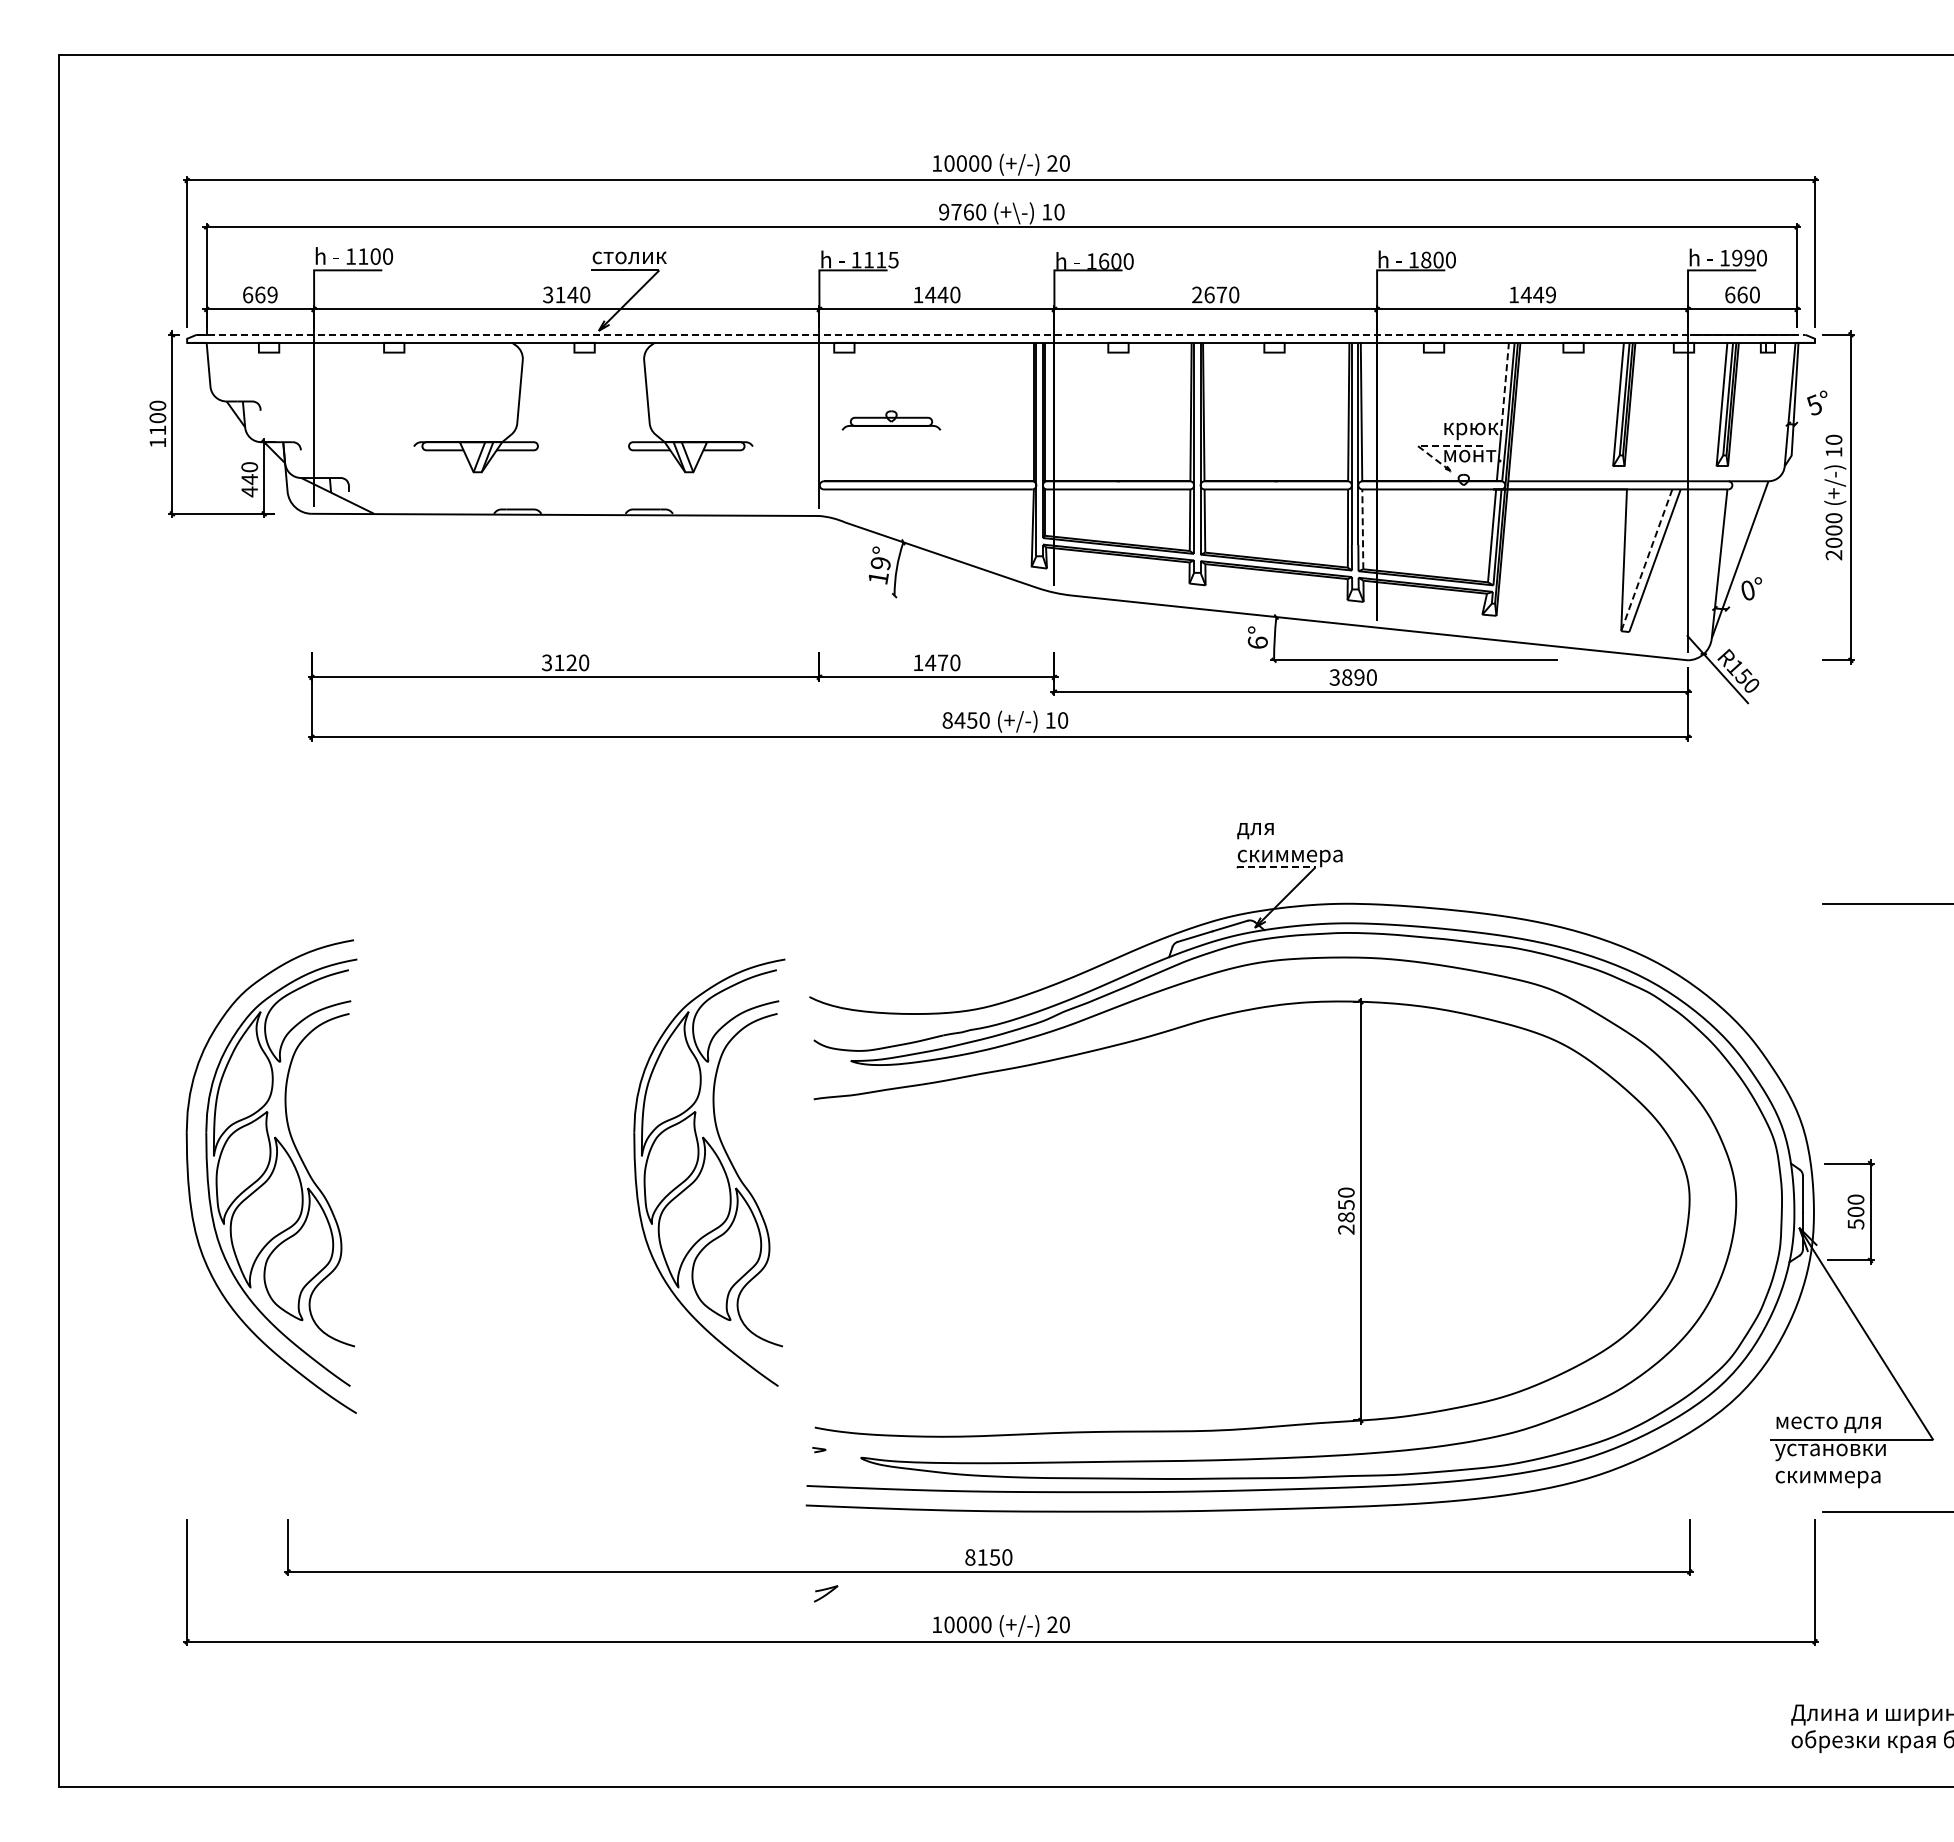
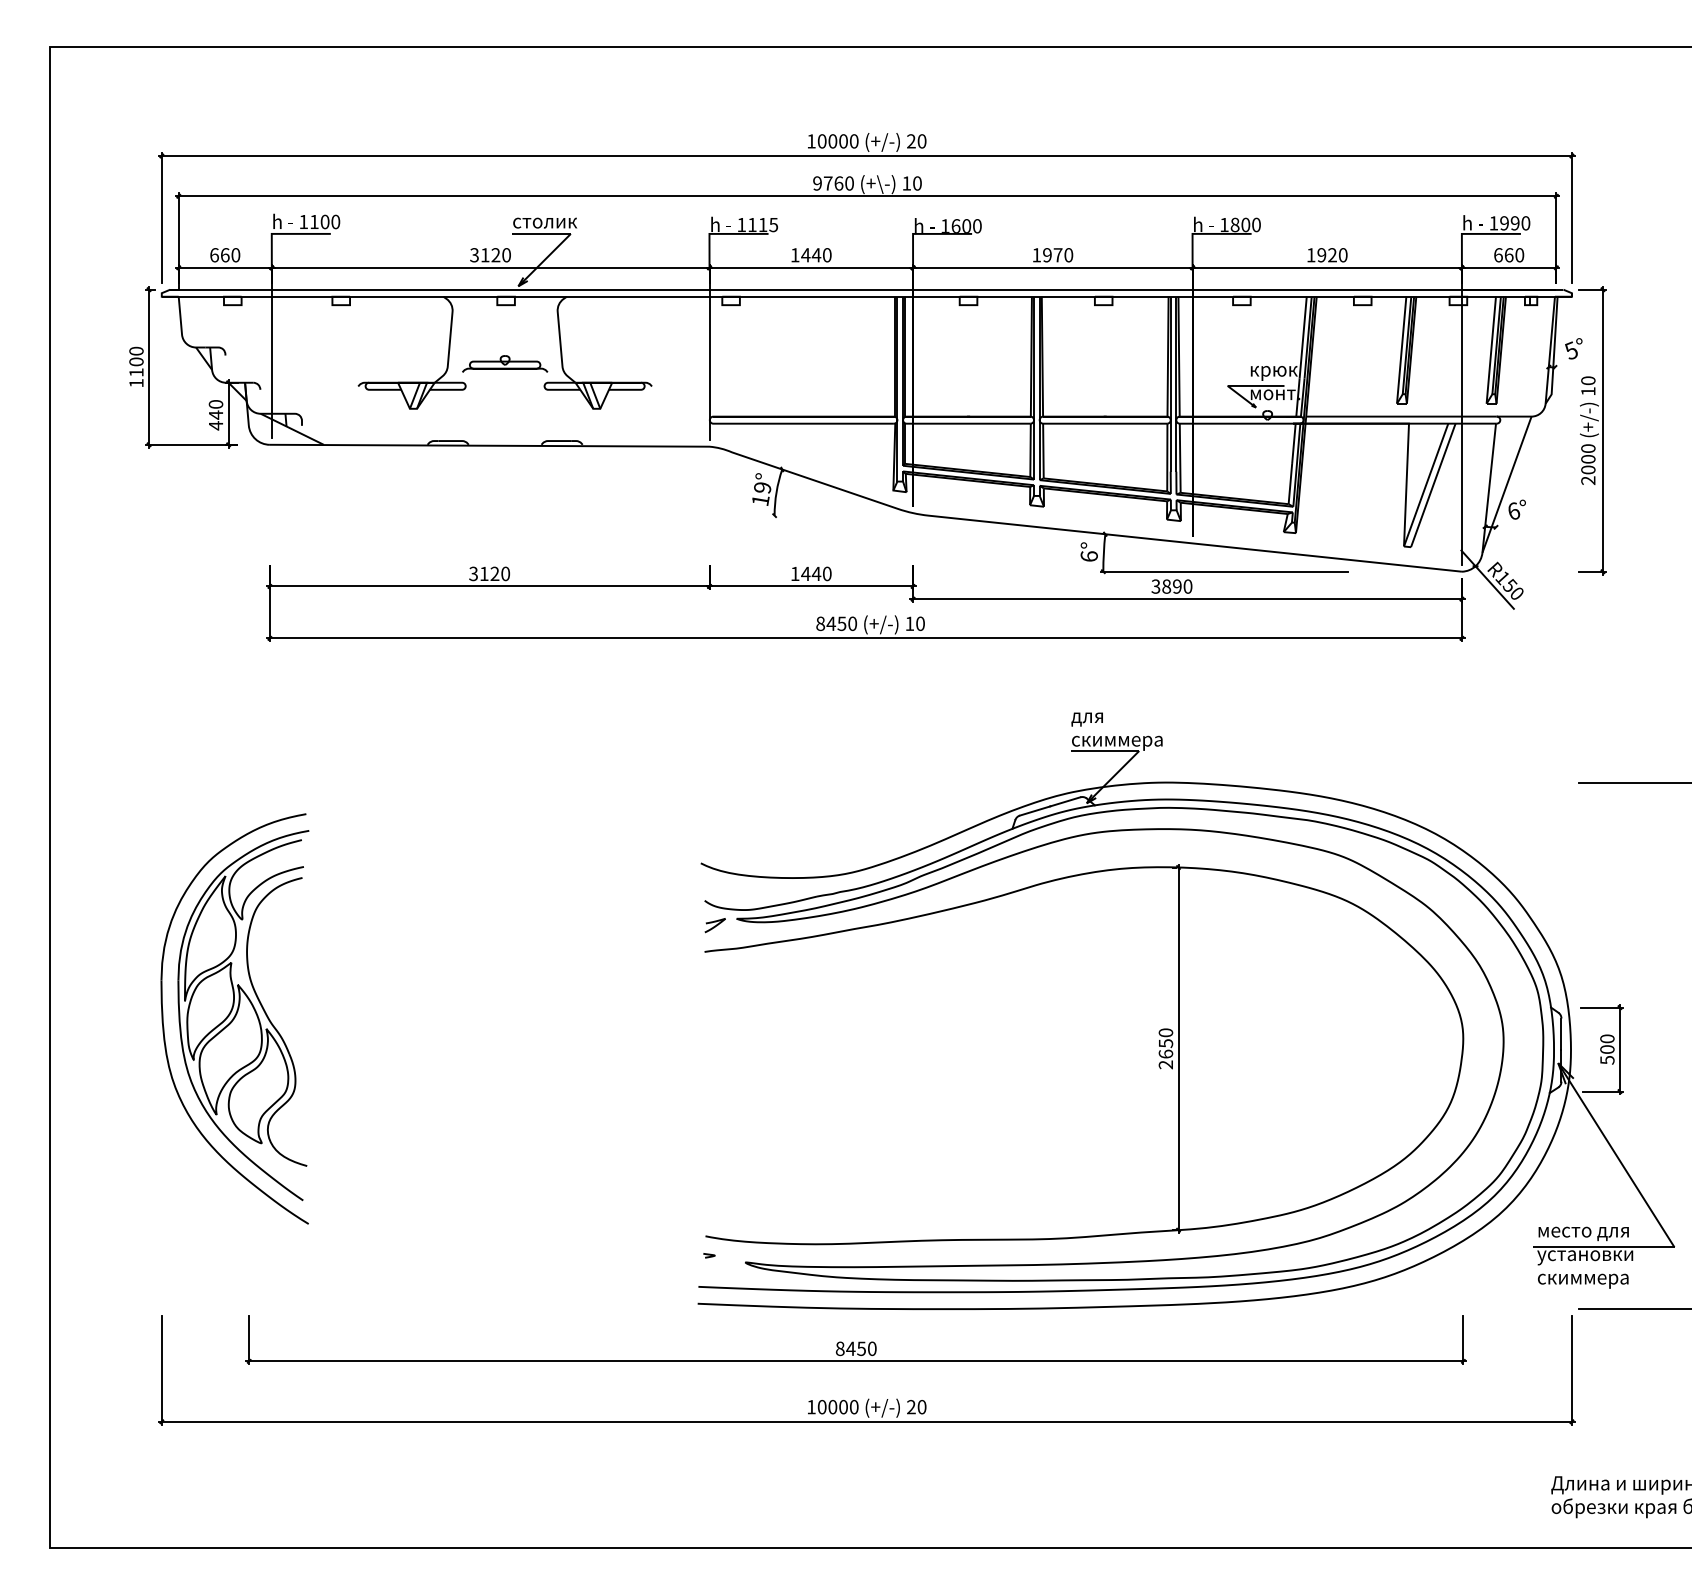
text: (272, 294) -> (235, 254), 669 -> 660
text: (572, 294) -> (495, 254), 3140 -> 3120
text: (1203, 294) -> (1042, 254), 2670 -> 1970
text: (1538, 294) -> (1332, 254), 1449 -> 1920
line: (1001, 334) -> (867, 289), dashed -> solid
line: (1504, 389) -> (1302, 337), dashed -> solid
part: (891, 420) -> (505, 363), moved
line: (1428, 445) -> (1237, 385), dashed -> solid
line: (1362, 529) -> (1179, 458), dashed -> solid
line: (1646, 560) -> (1425, 485), dashed -> solid
text: (1748, 590) -> (1514, 511), 0° -> 6°
text: (942, 662) -> (816, 573), 1470 -> 1440
line: (1275, 867) -> (1104, 751), dashed -> solid
part: (709, 1172) -> (614, 1015), removed
text: (1346, 1217) -> (1166, 1054), 2850 -> 2650
text: (982, 1557) -> (850, 1348), 8150 -> 8450
part: (826, 1593) -> (715, 925), moved

